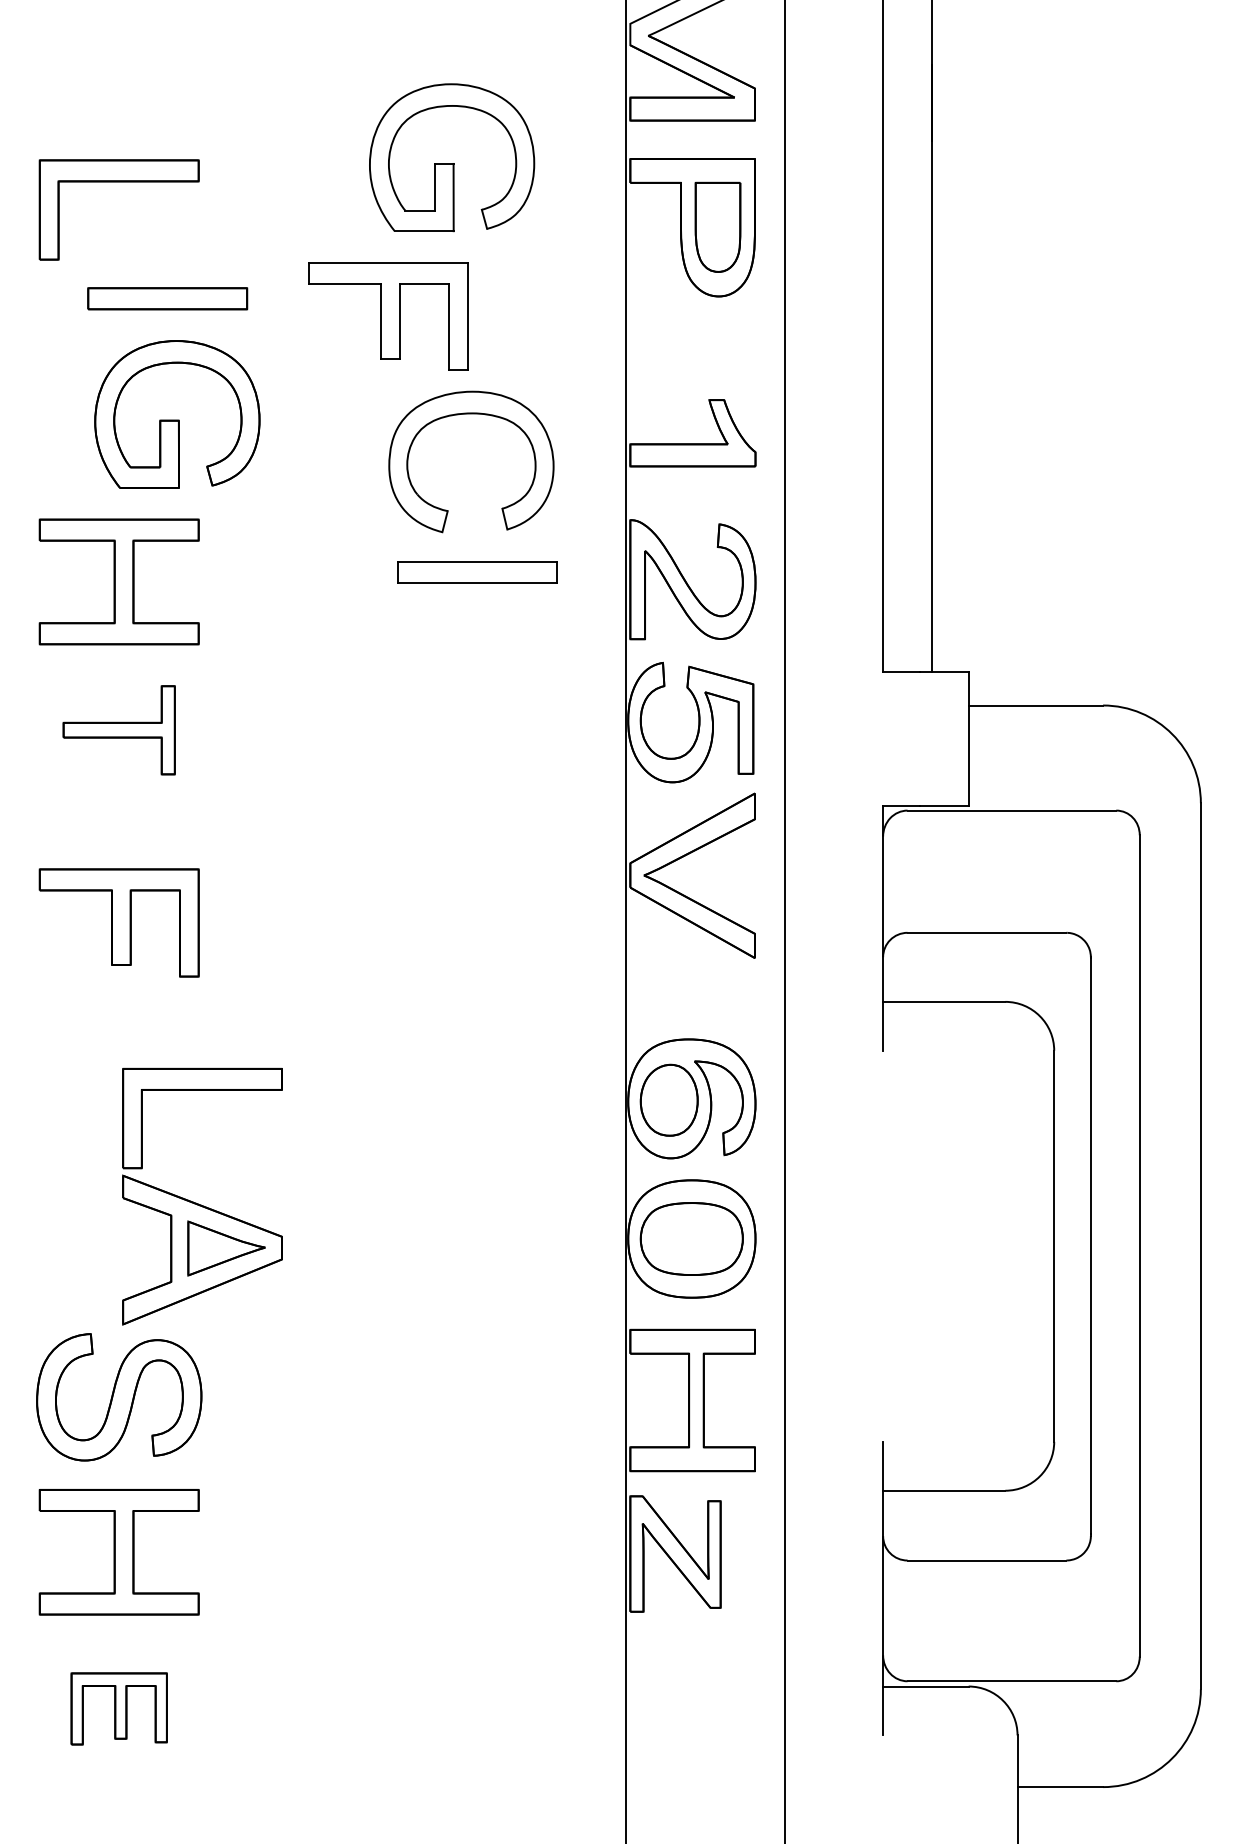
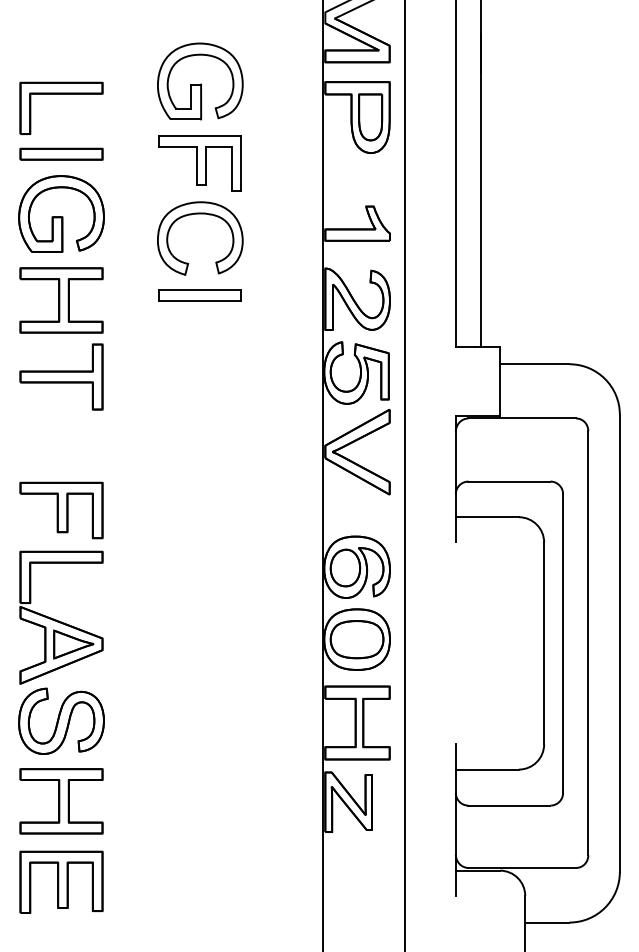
part: (452, 157) -> (200, 81), moved
part: (167, 297) -> (61, 153), moved
part: (177, 413) -> (61, 213), moved
part: (471, 415) -> (200, 214), moved
part: (475, 572) -> (199, 295), moved
part: (119, 729) -> (61, 376), size x1.43
part: (119, 922) -> (61, 510), moved
part: (202, 1196) -> (61, 617), moved
part: (119, 1707) -> (61, 881), size x1.67

